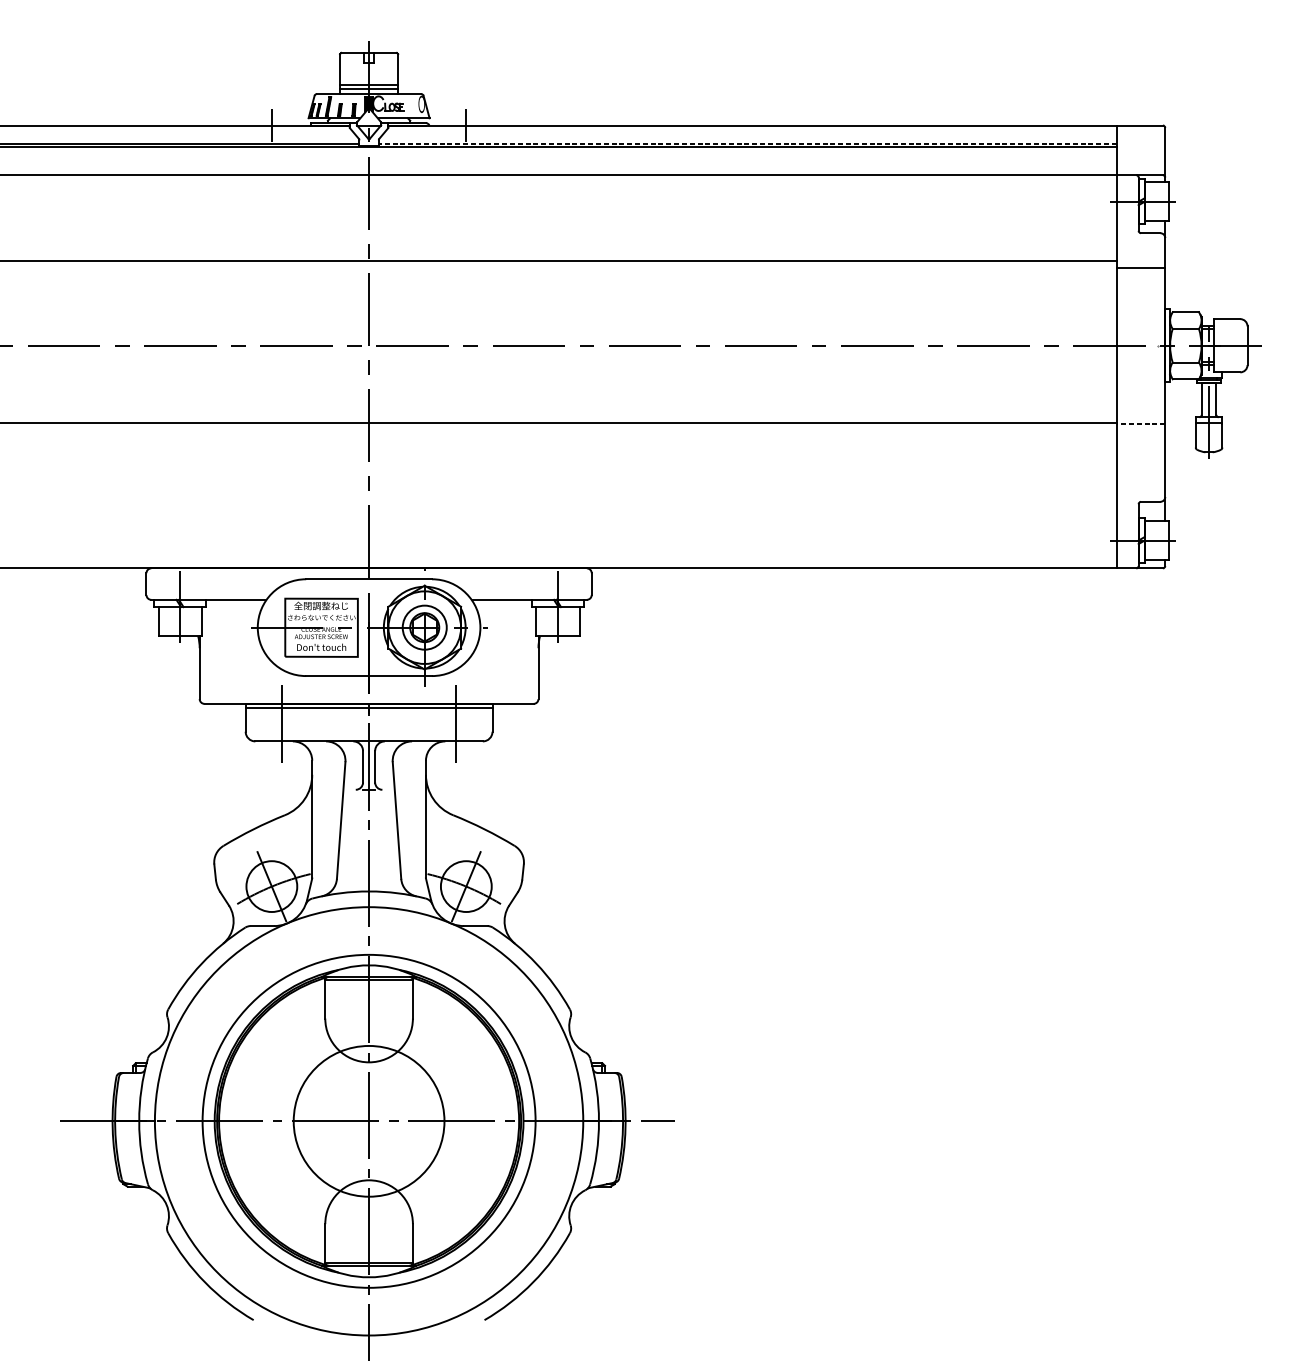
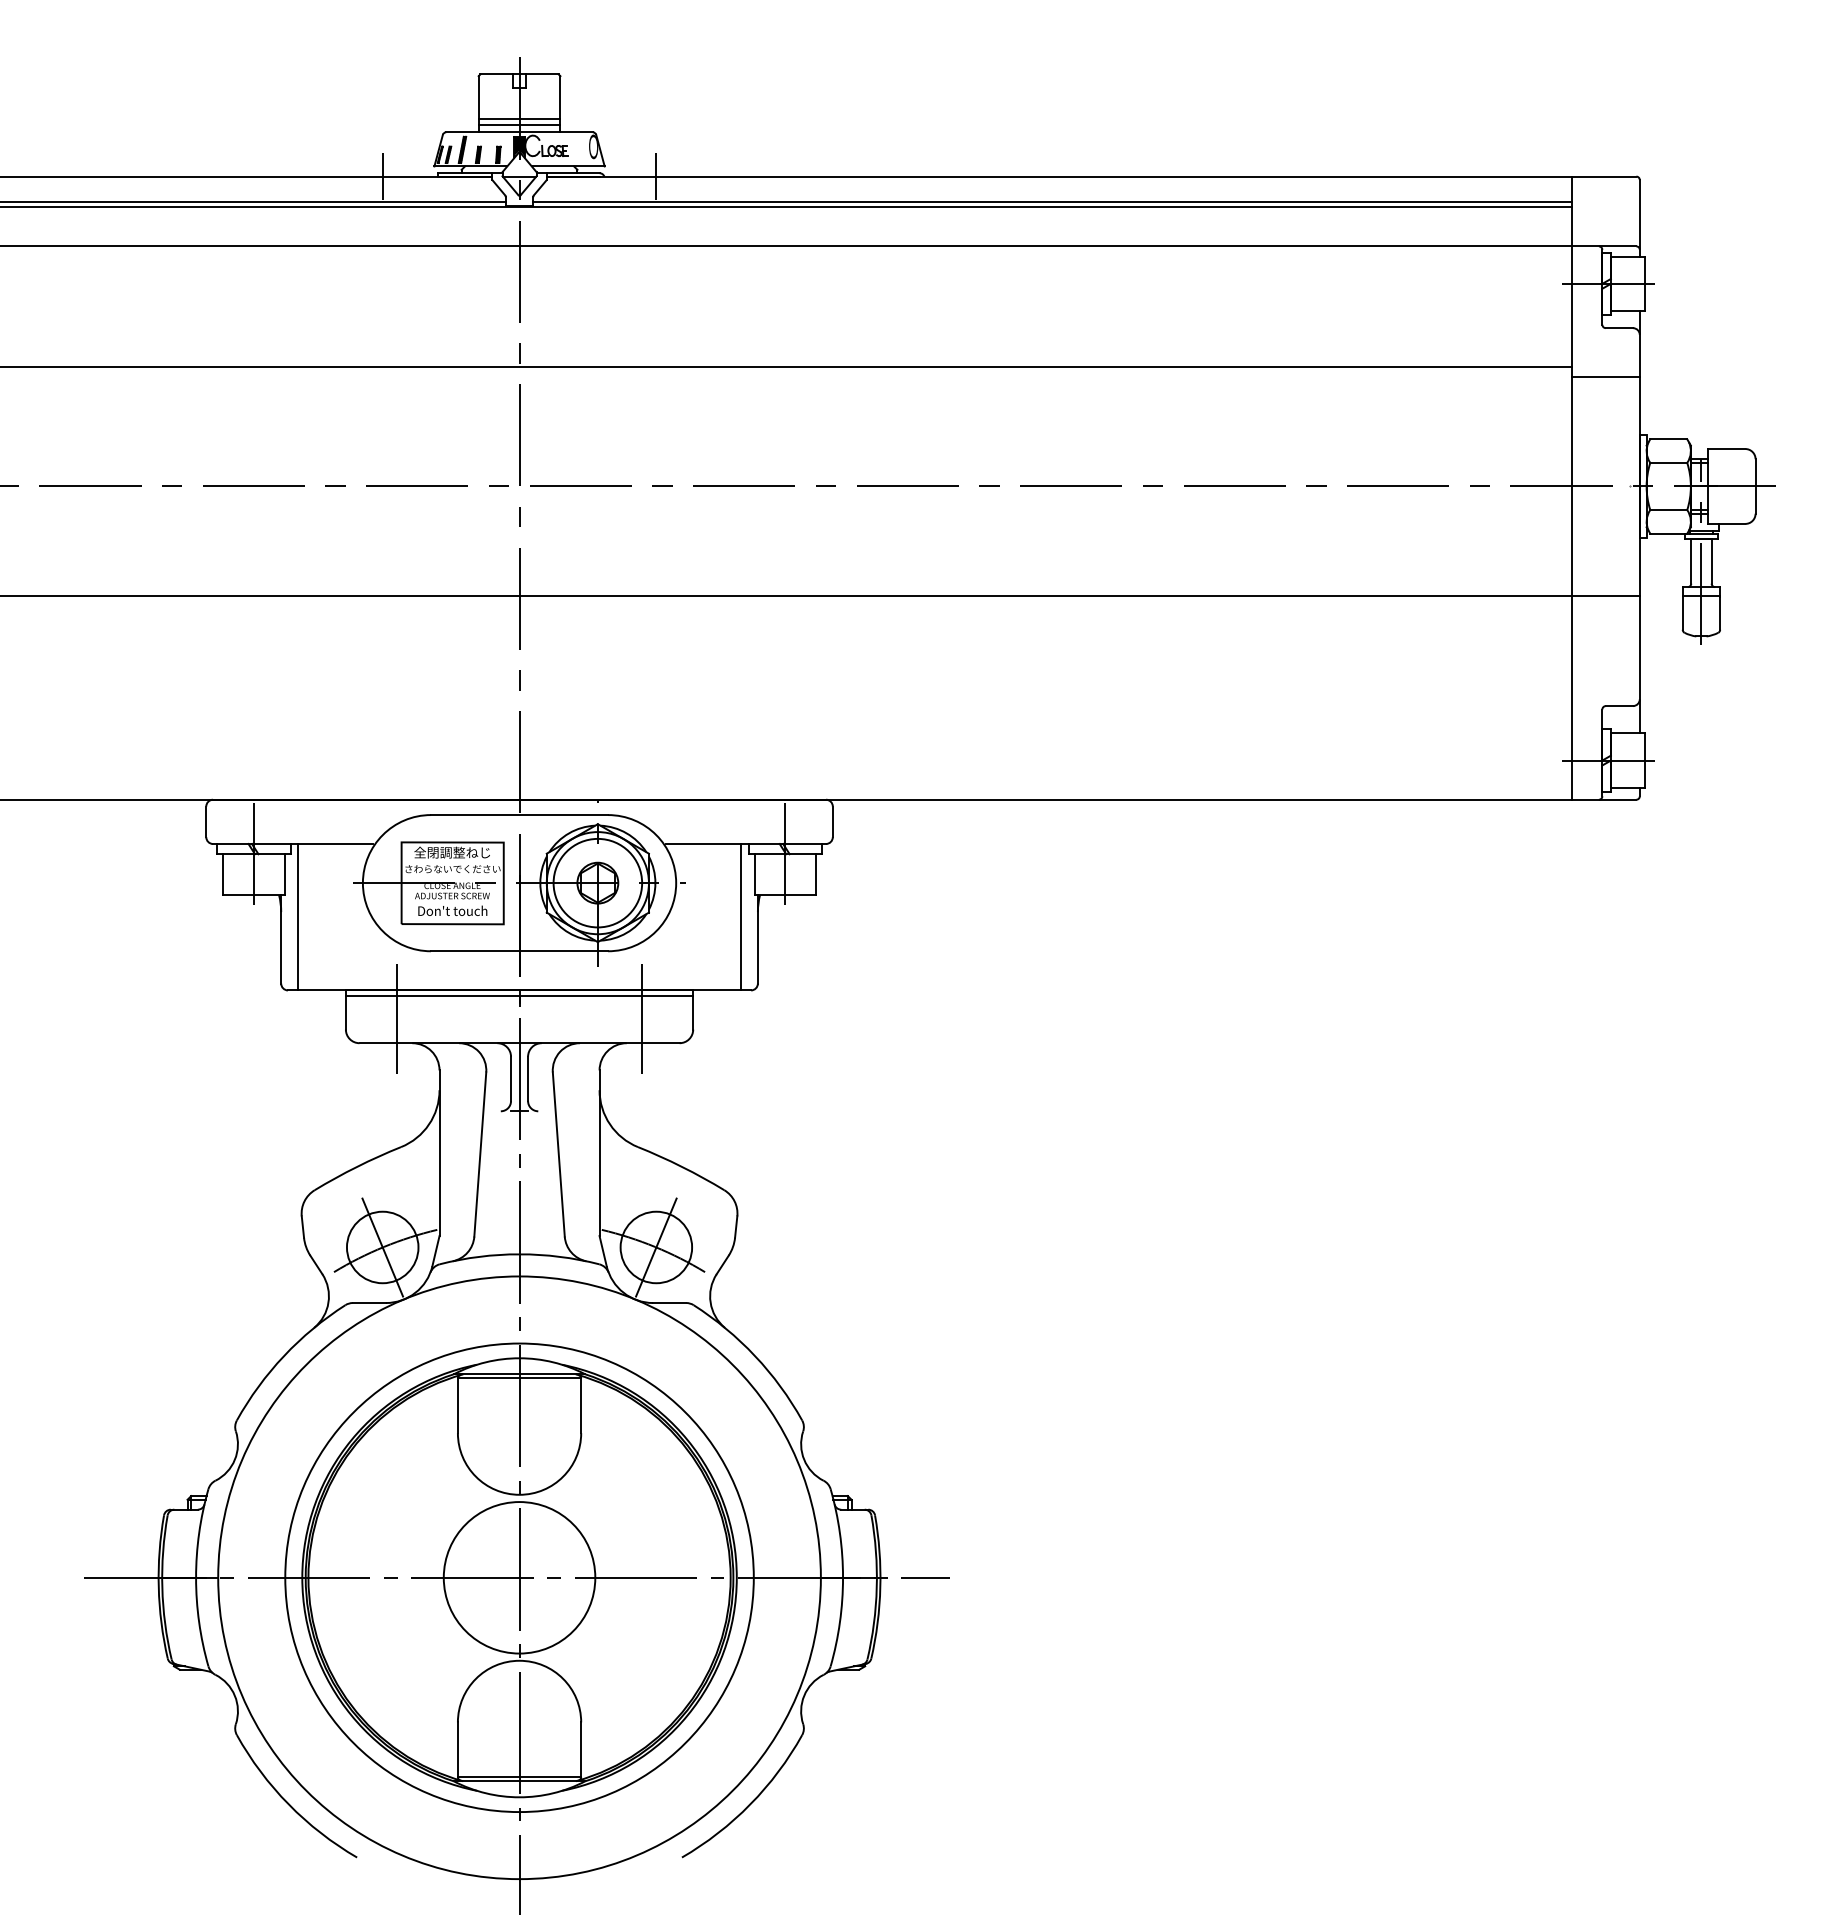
line: (747, 143) -> (1051, 202), dashed -> solid
line: (1140, 423) -> (1605, 596), dashed -> solid
circle: (424, 627) -> (597, 882), size x1.43
line: (211, 652) -> (297, 917), added
line: (526, 652) -> (741, 917), added
circle: (369, 1121) -> (519, 1577), size x0.71

